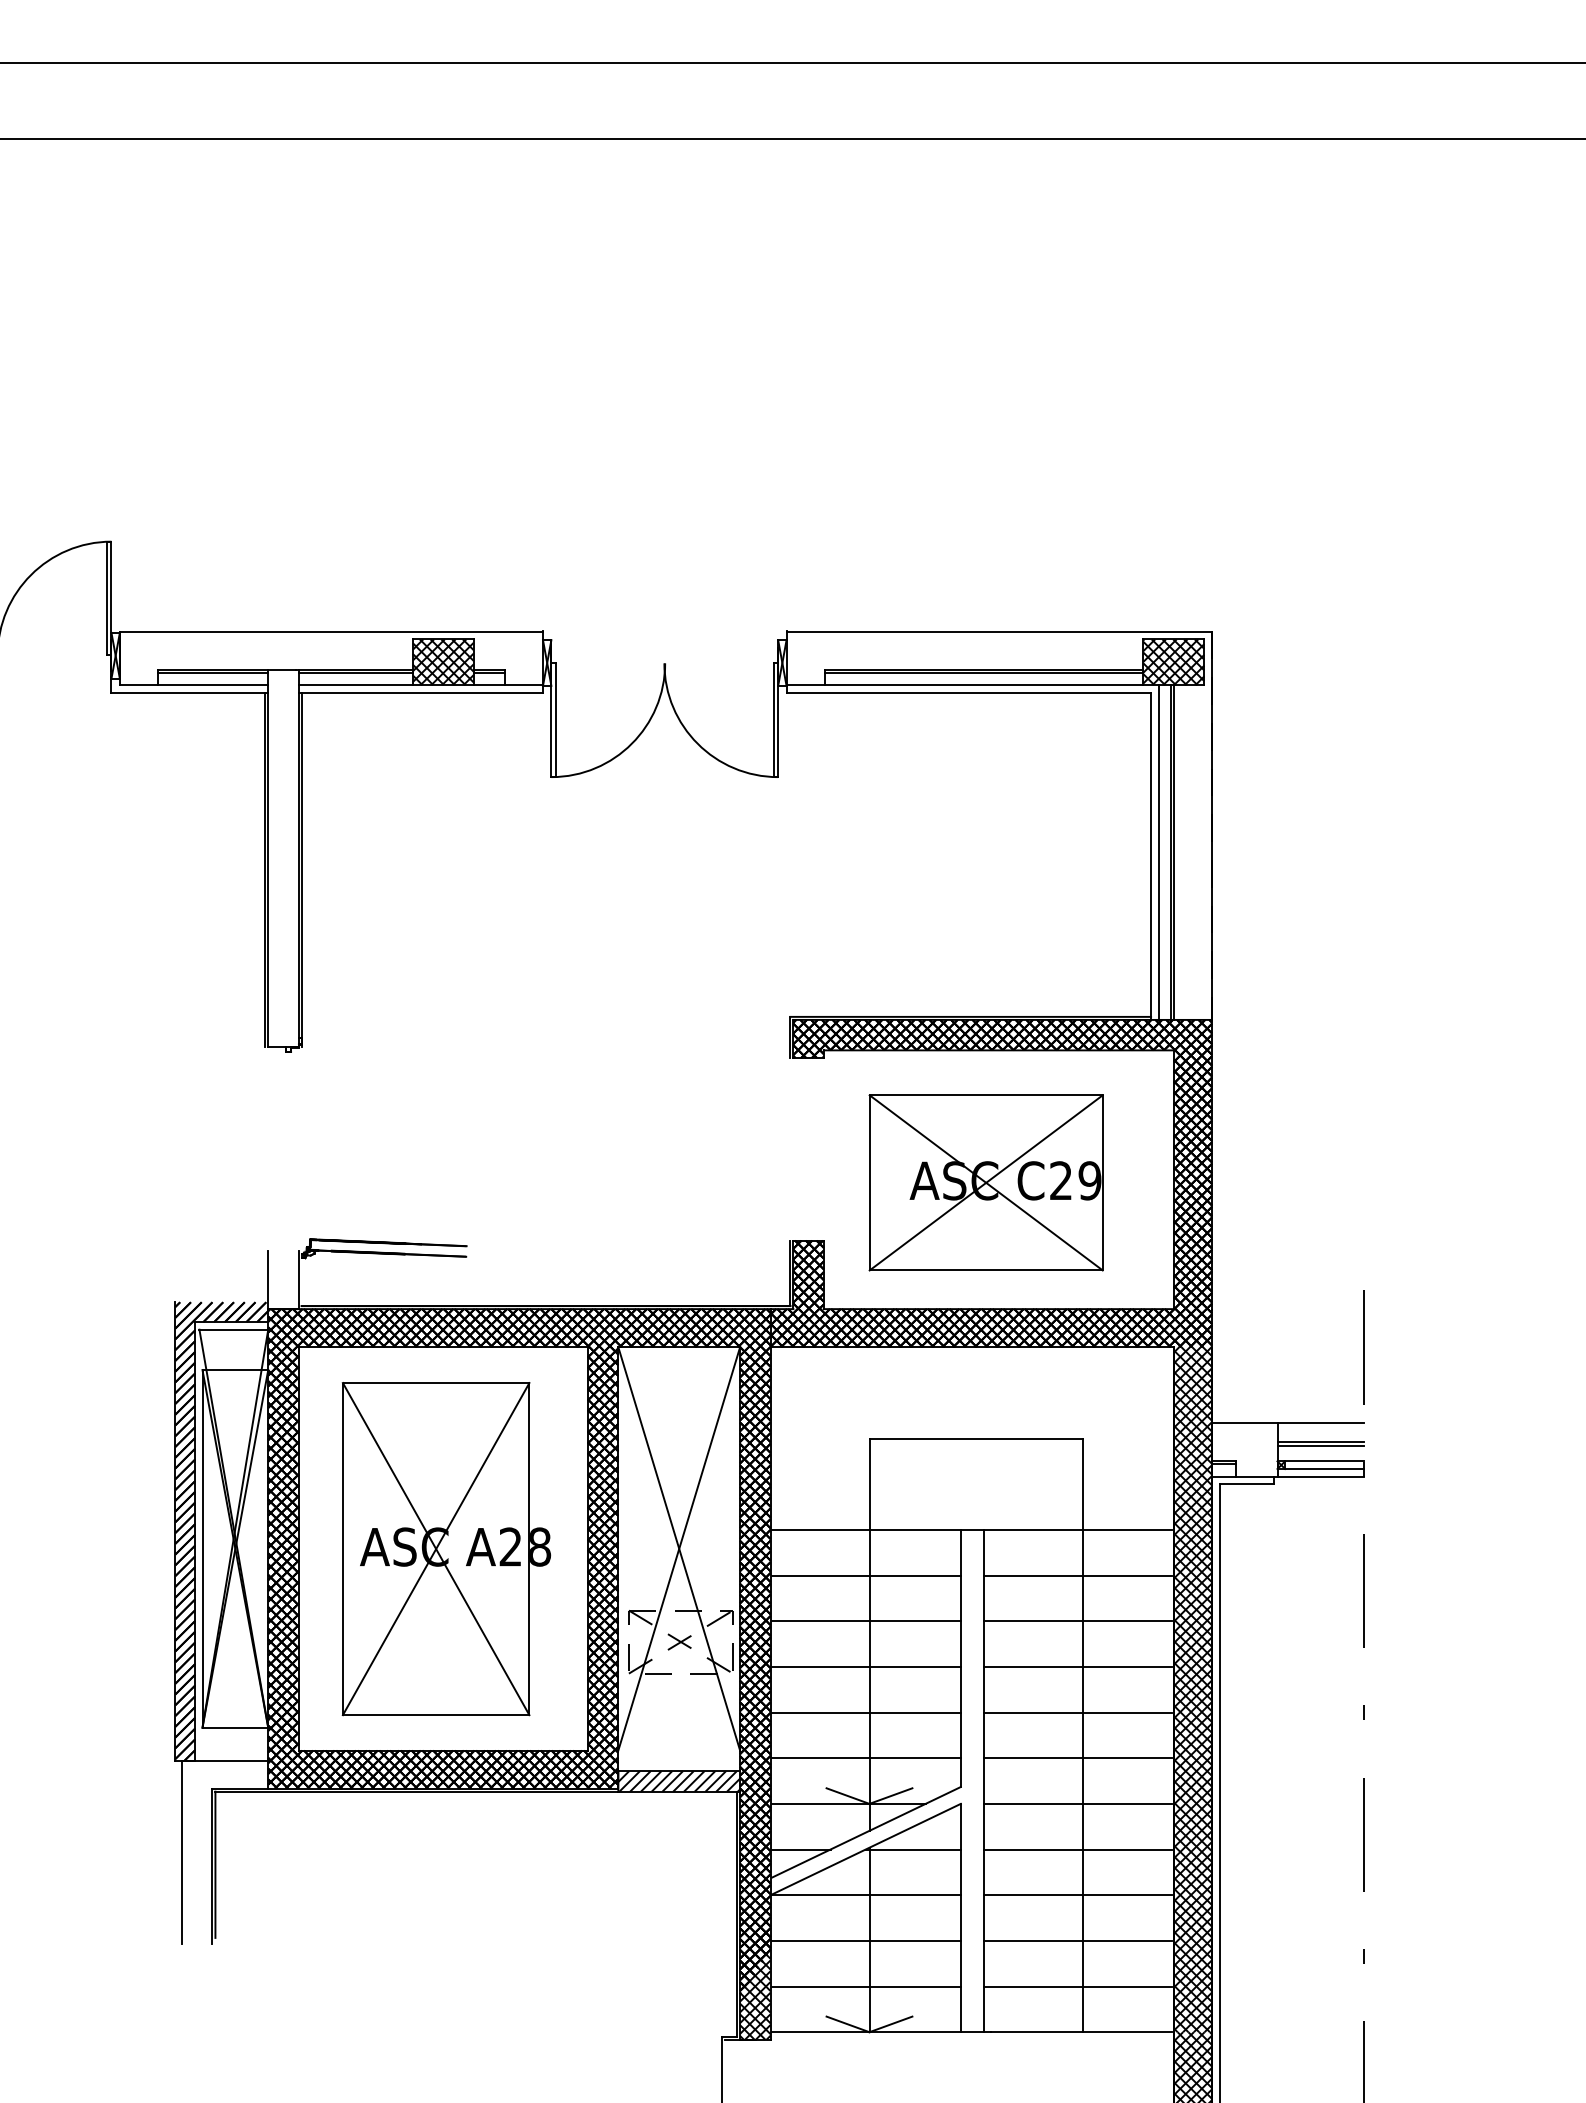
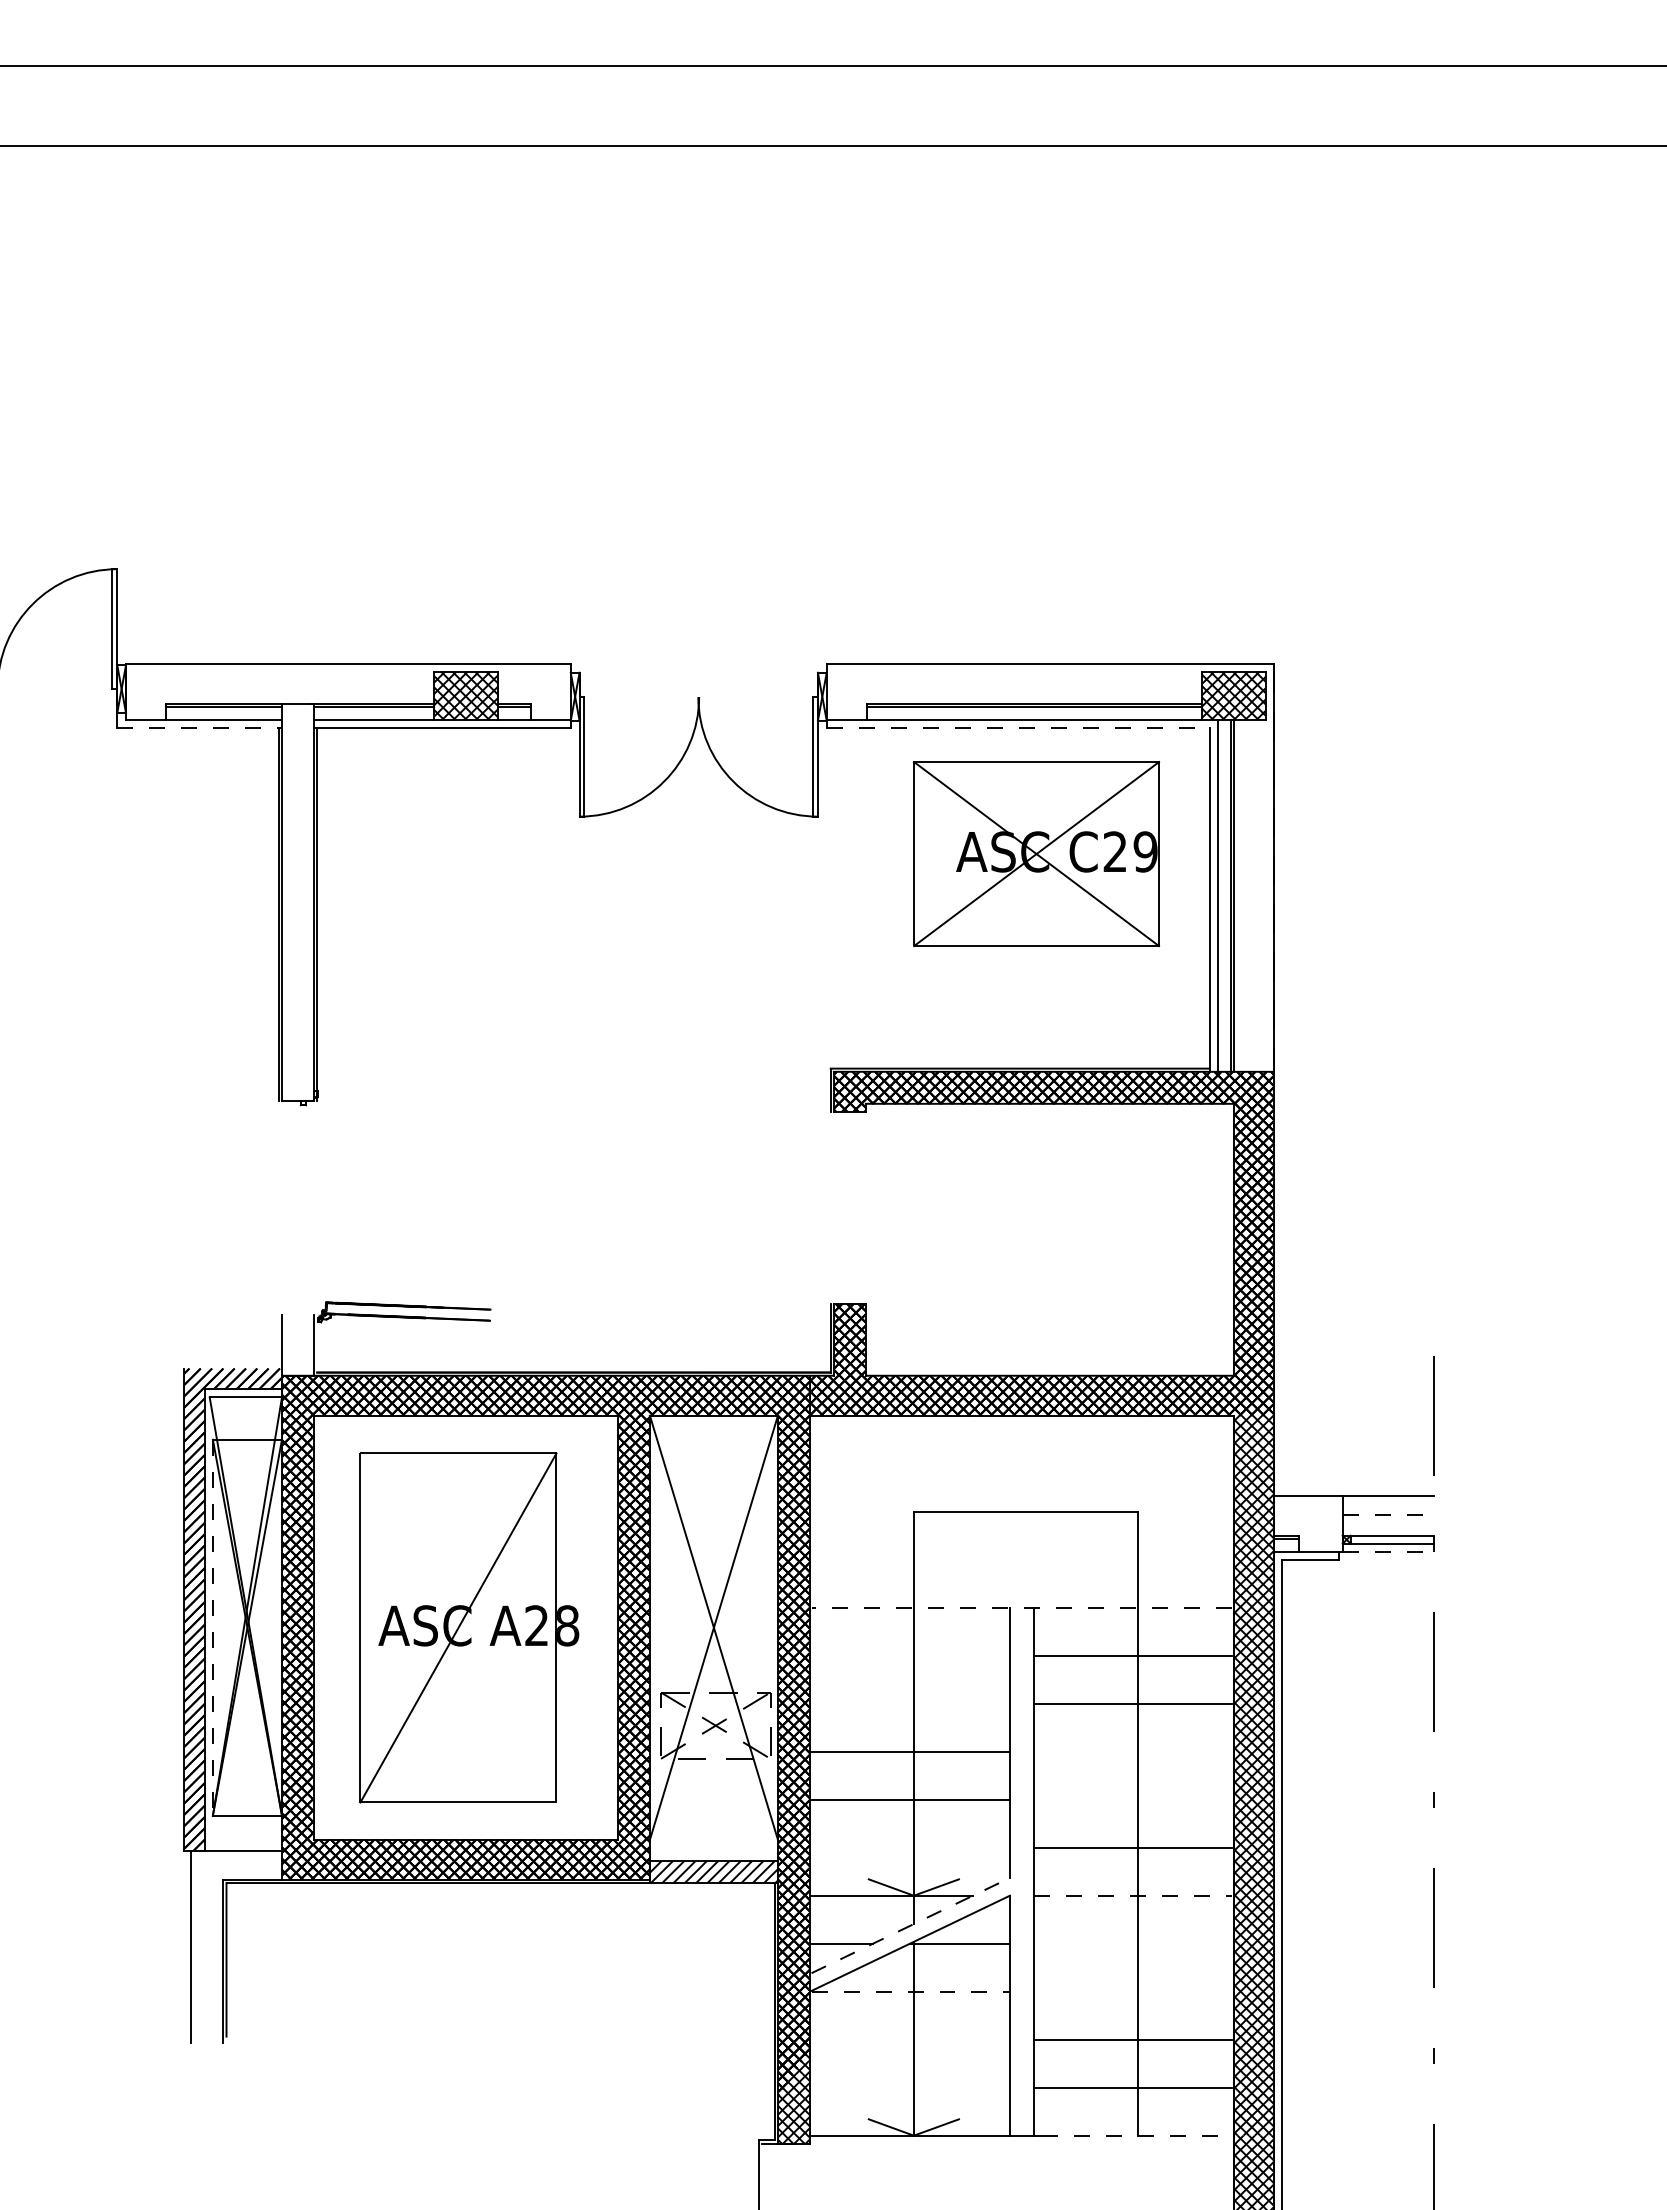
line: (190, 692) -> (200, 727), solid -> dashed
line: (969, 692) -> (1018, 727), solid -> dashed
part: (986, 1183) -> (1036, 854), moved
line: (1321, 1441) -> (1388, 1514), solid -> dashed
line: (1321, 1445) -> (1388, 1519), removed
line: (1321, 1476) -> (1388, 1551), solid -> dashed
line: (971, 1529) -> (1021, 1607), solid -> dashed
line: (203, 1548) -> (213, 1627), solid -> dashed
line: (436, 1548) -> (458, 1627), removed
line: (866, 1575) -> (910, 1655), removed
line: (866, 1620) -> (910, 1703), removed
line: (1077, 1666) -> (1132, 1751), removed
line: (1077, 1712) -> (1132, 1799), removed
line: (866, 1757) -> (910, 1847), removed
line: (1078, 1803) -> (1133, 1895), solid -> dashed
line: (867, 1832) -> (911, 1925), solid -> dashed
line: (1077, 1849) -> (1132, 1943), removed
line: (867, 1895) -> (911, 1991), solid -> dashed
line: (1077, 1895) -> (1132, 1991), removed
line: (866, 1940) -> (910, 2039), removed
line: (866, 1986) -> (910, 2087), removed
line: (1082, 2032) -> (1137, 2135), solid -> dashed

